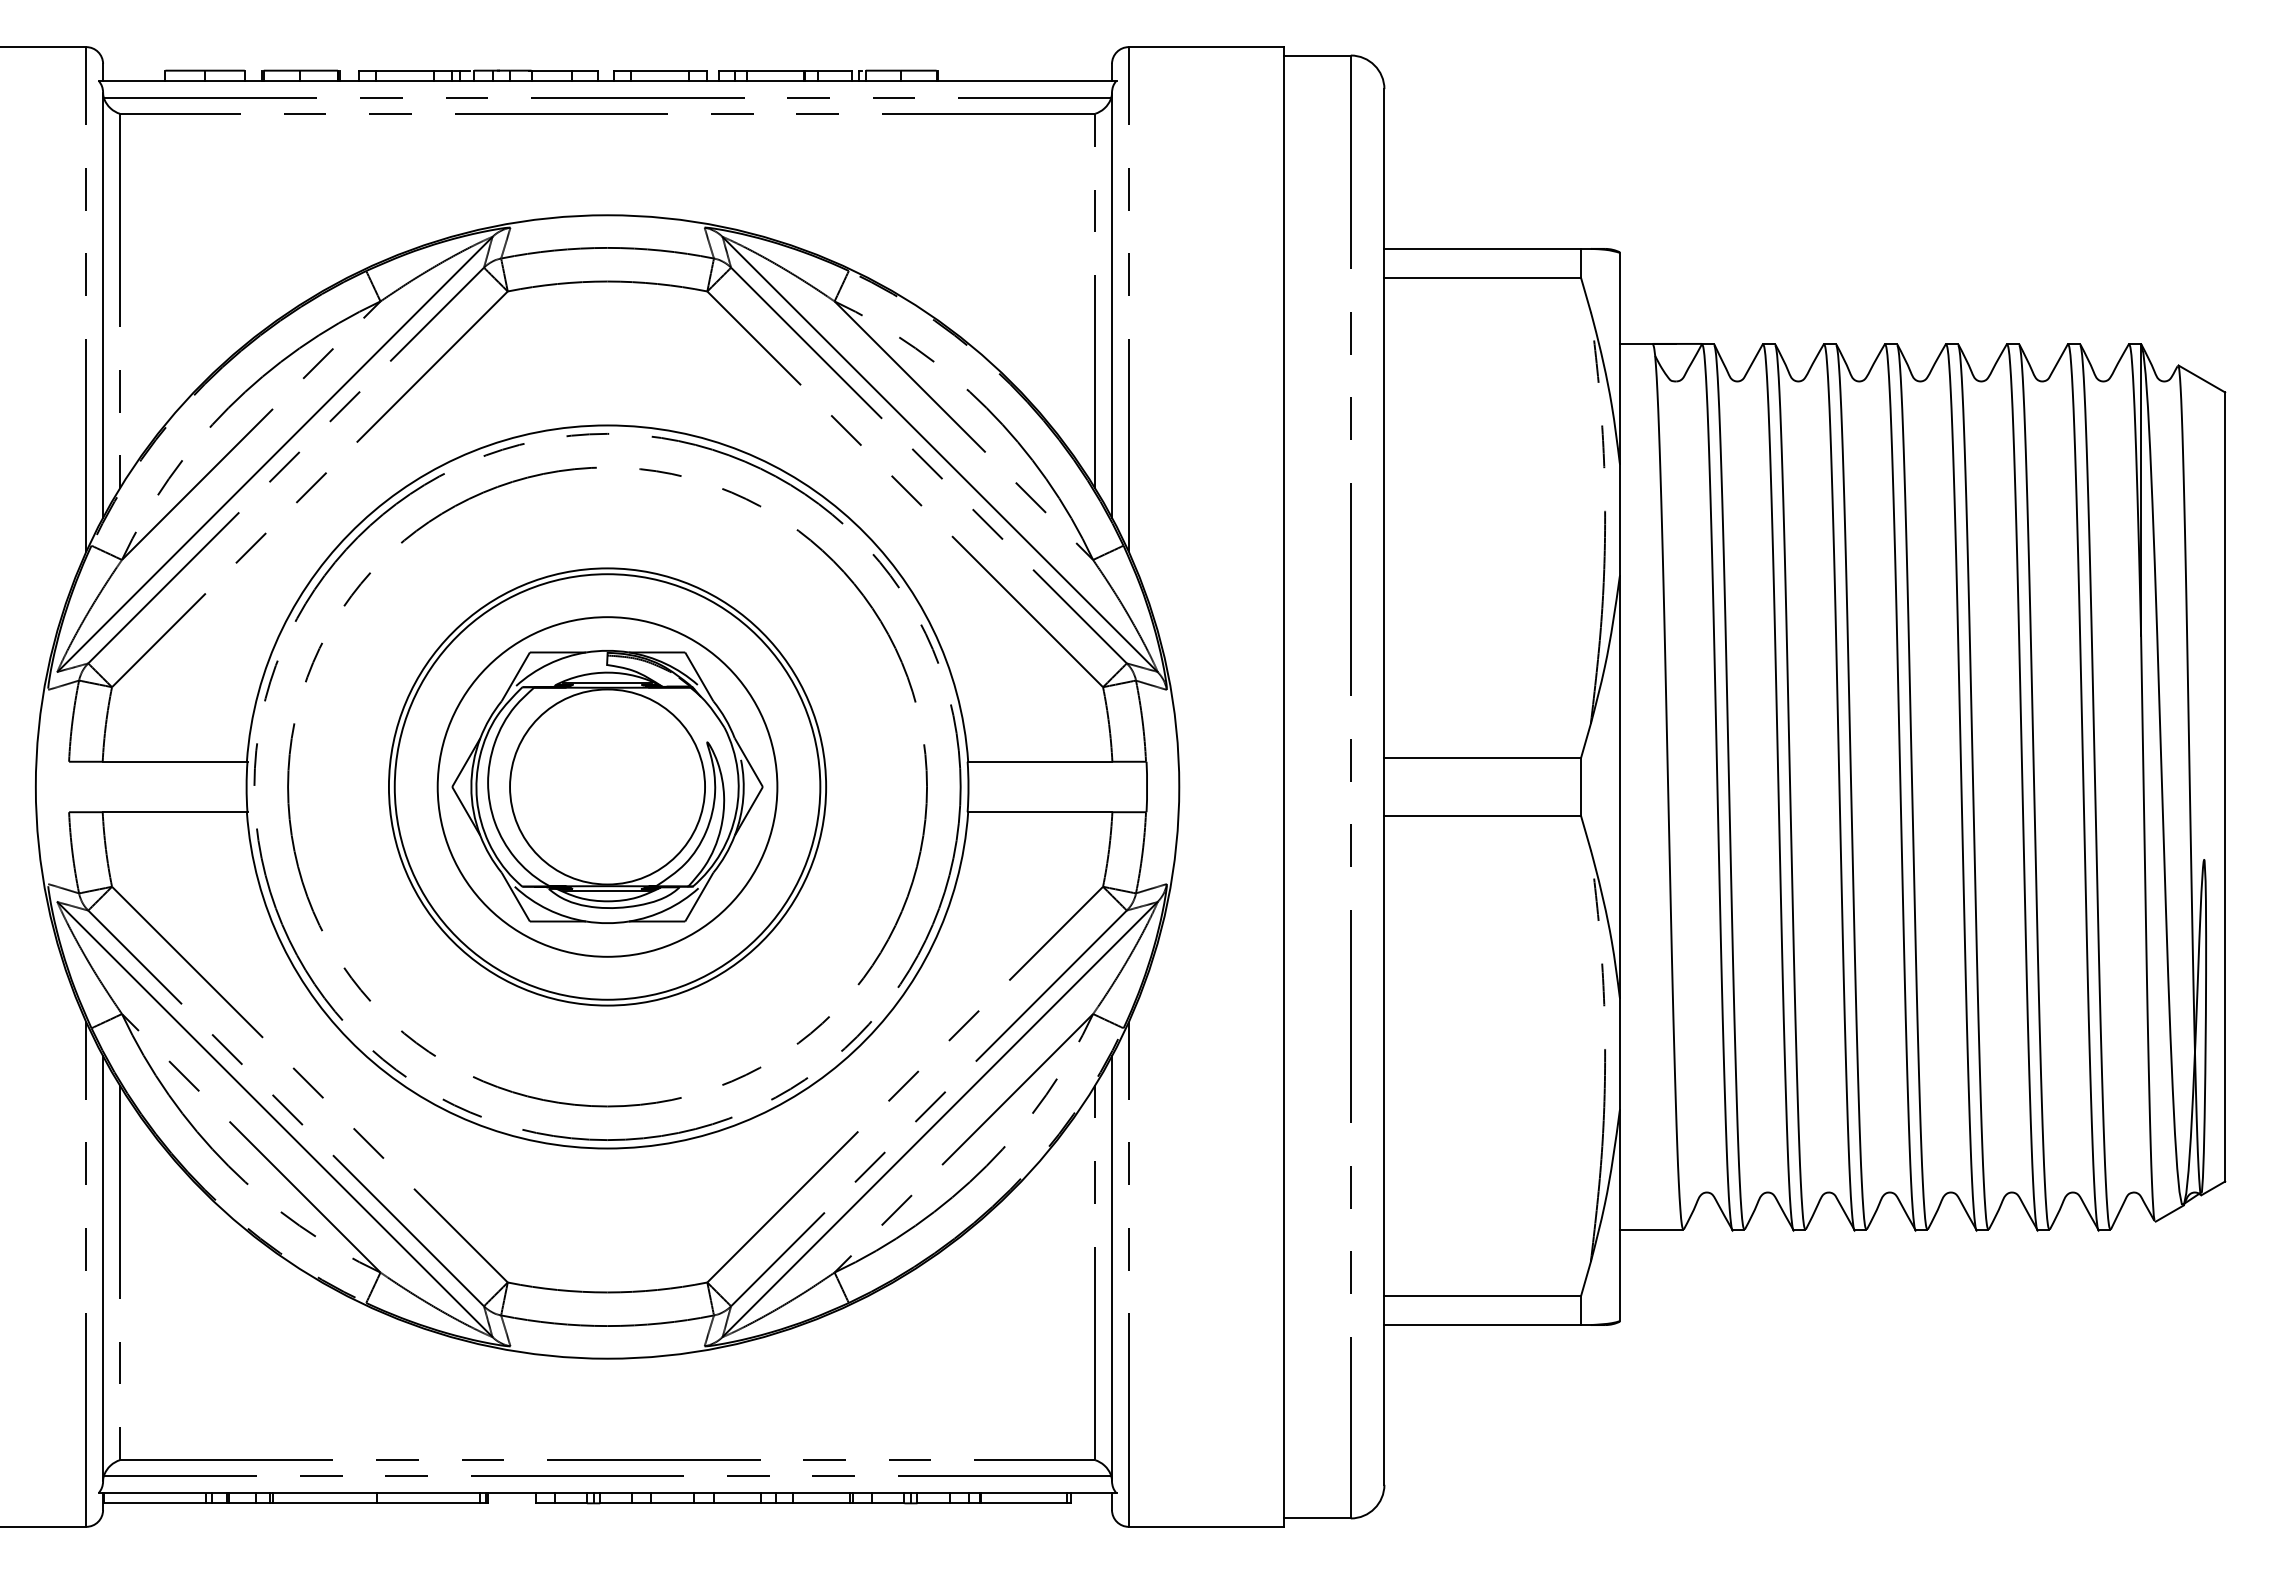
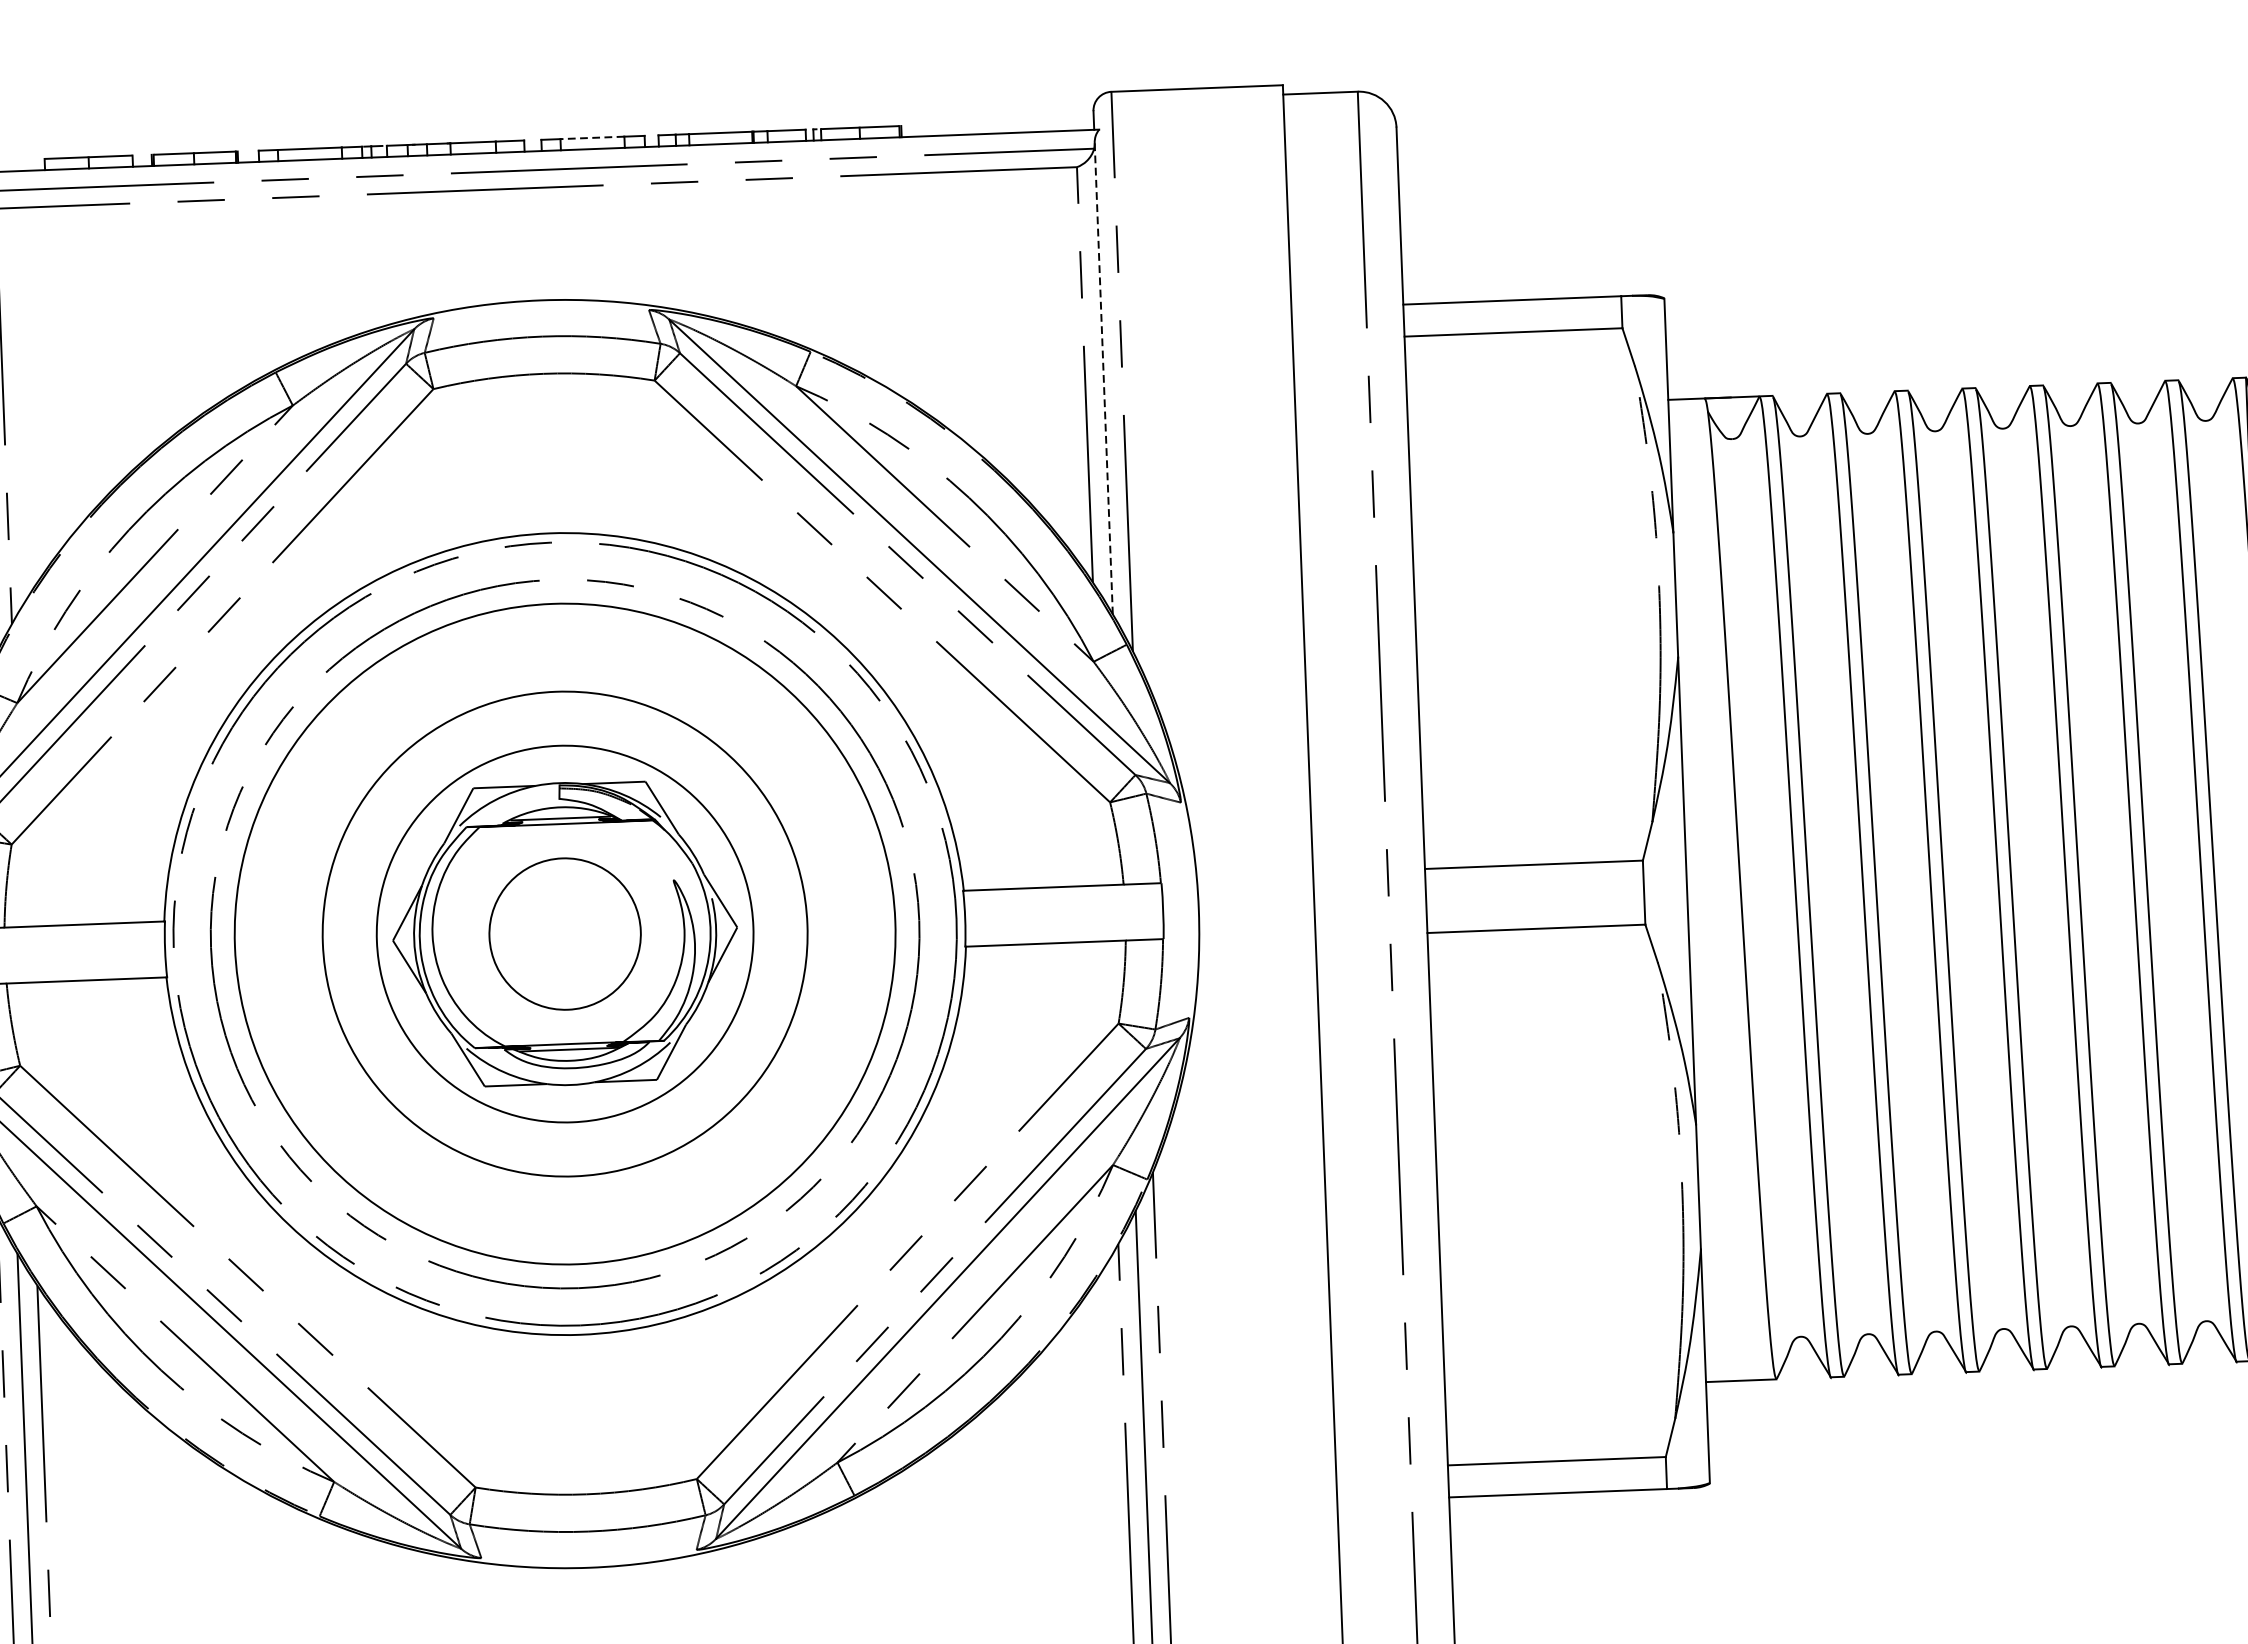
line: (659, 70) -> (592, 137), solid -> dashed
line: (1112, 305) -> (1104, 378), solid -> dashed
circle: (607, 786) -> (565, 933), size x0.7
circle: (607, 786) -> (565, 933), size x1.4

